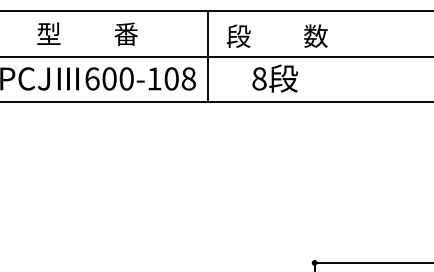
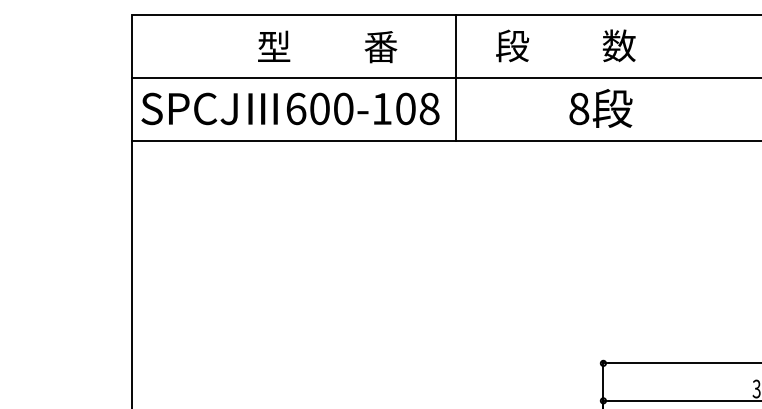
text: (87, 33) -> (327, 46), moved
text: (277, 35) -> (565, 45), moved
text: (274, 78) -> (600, 108), moved

